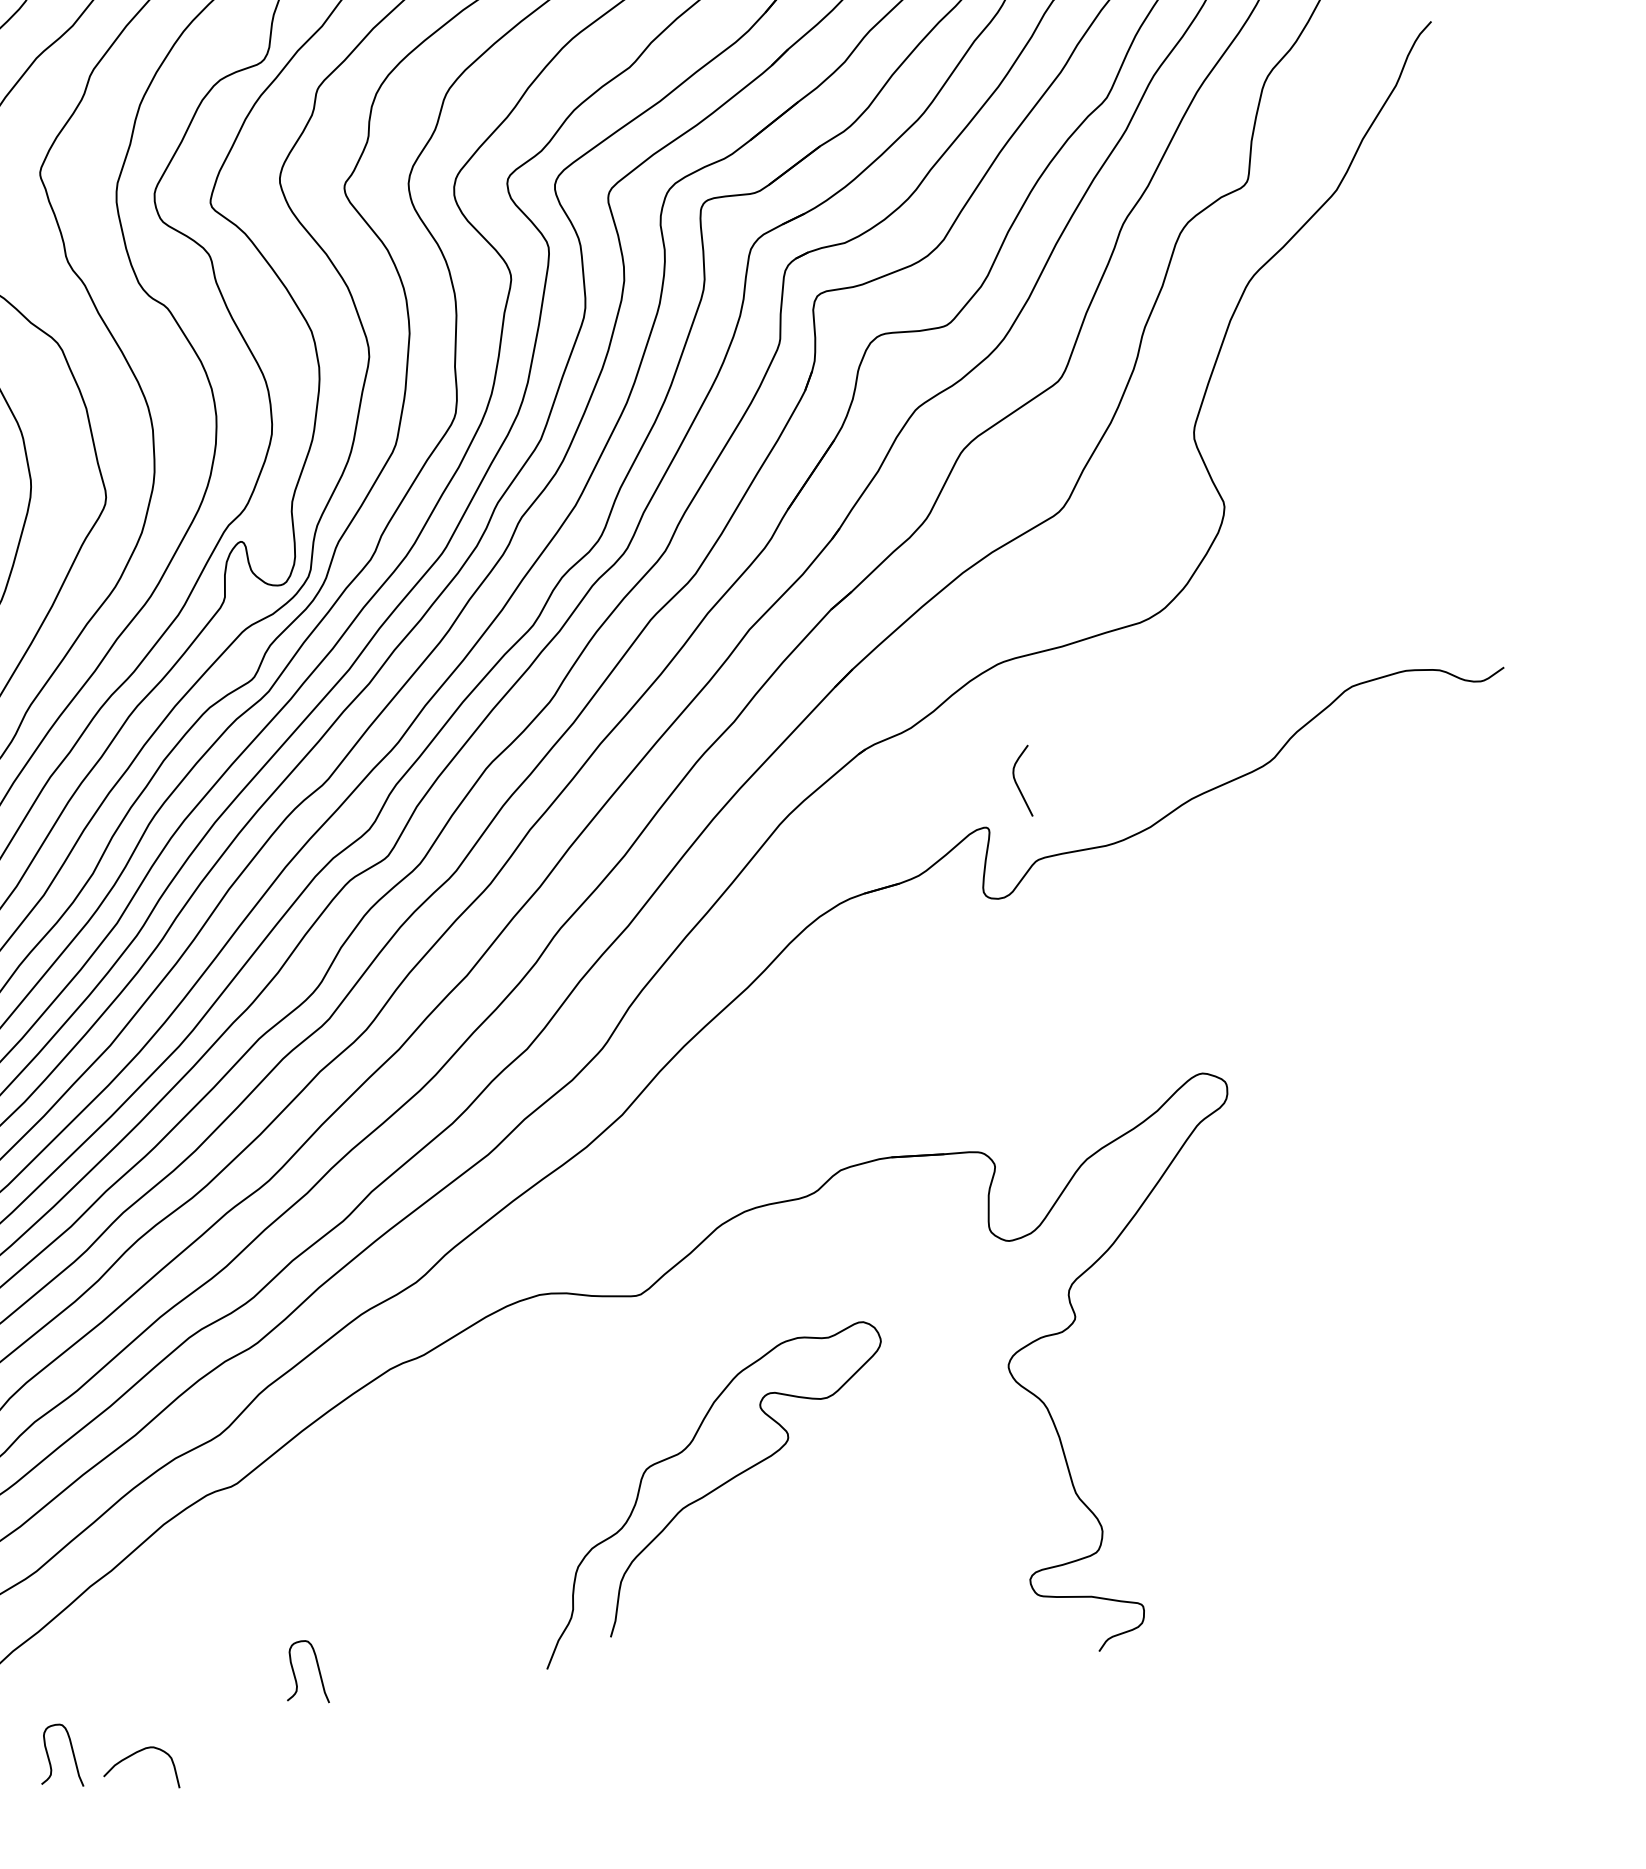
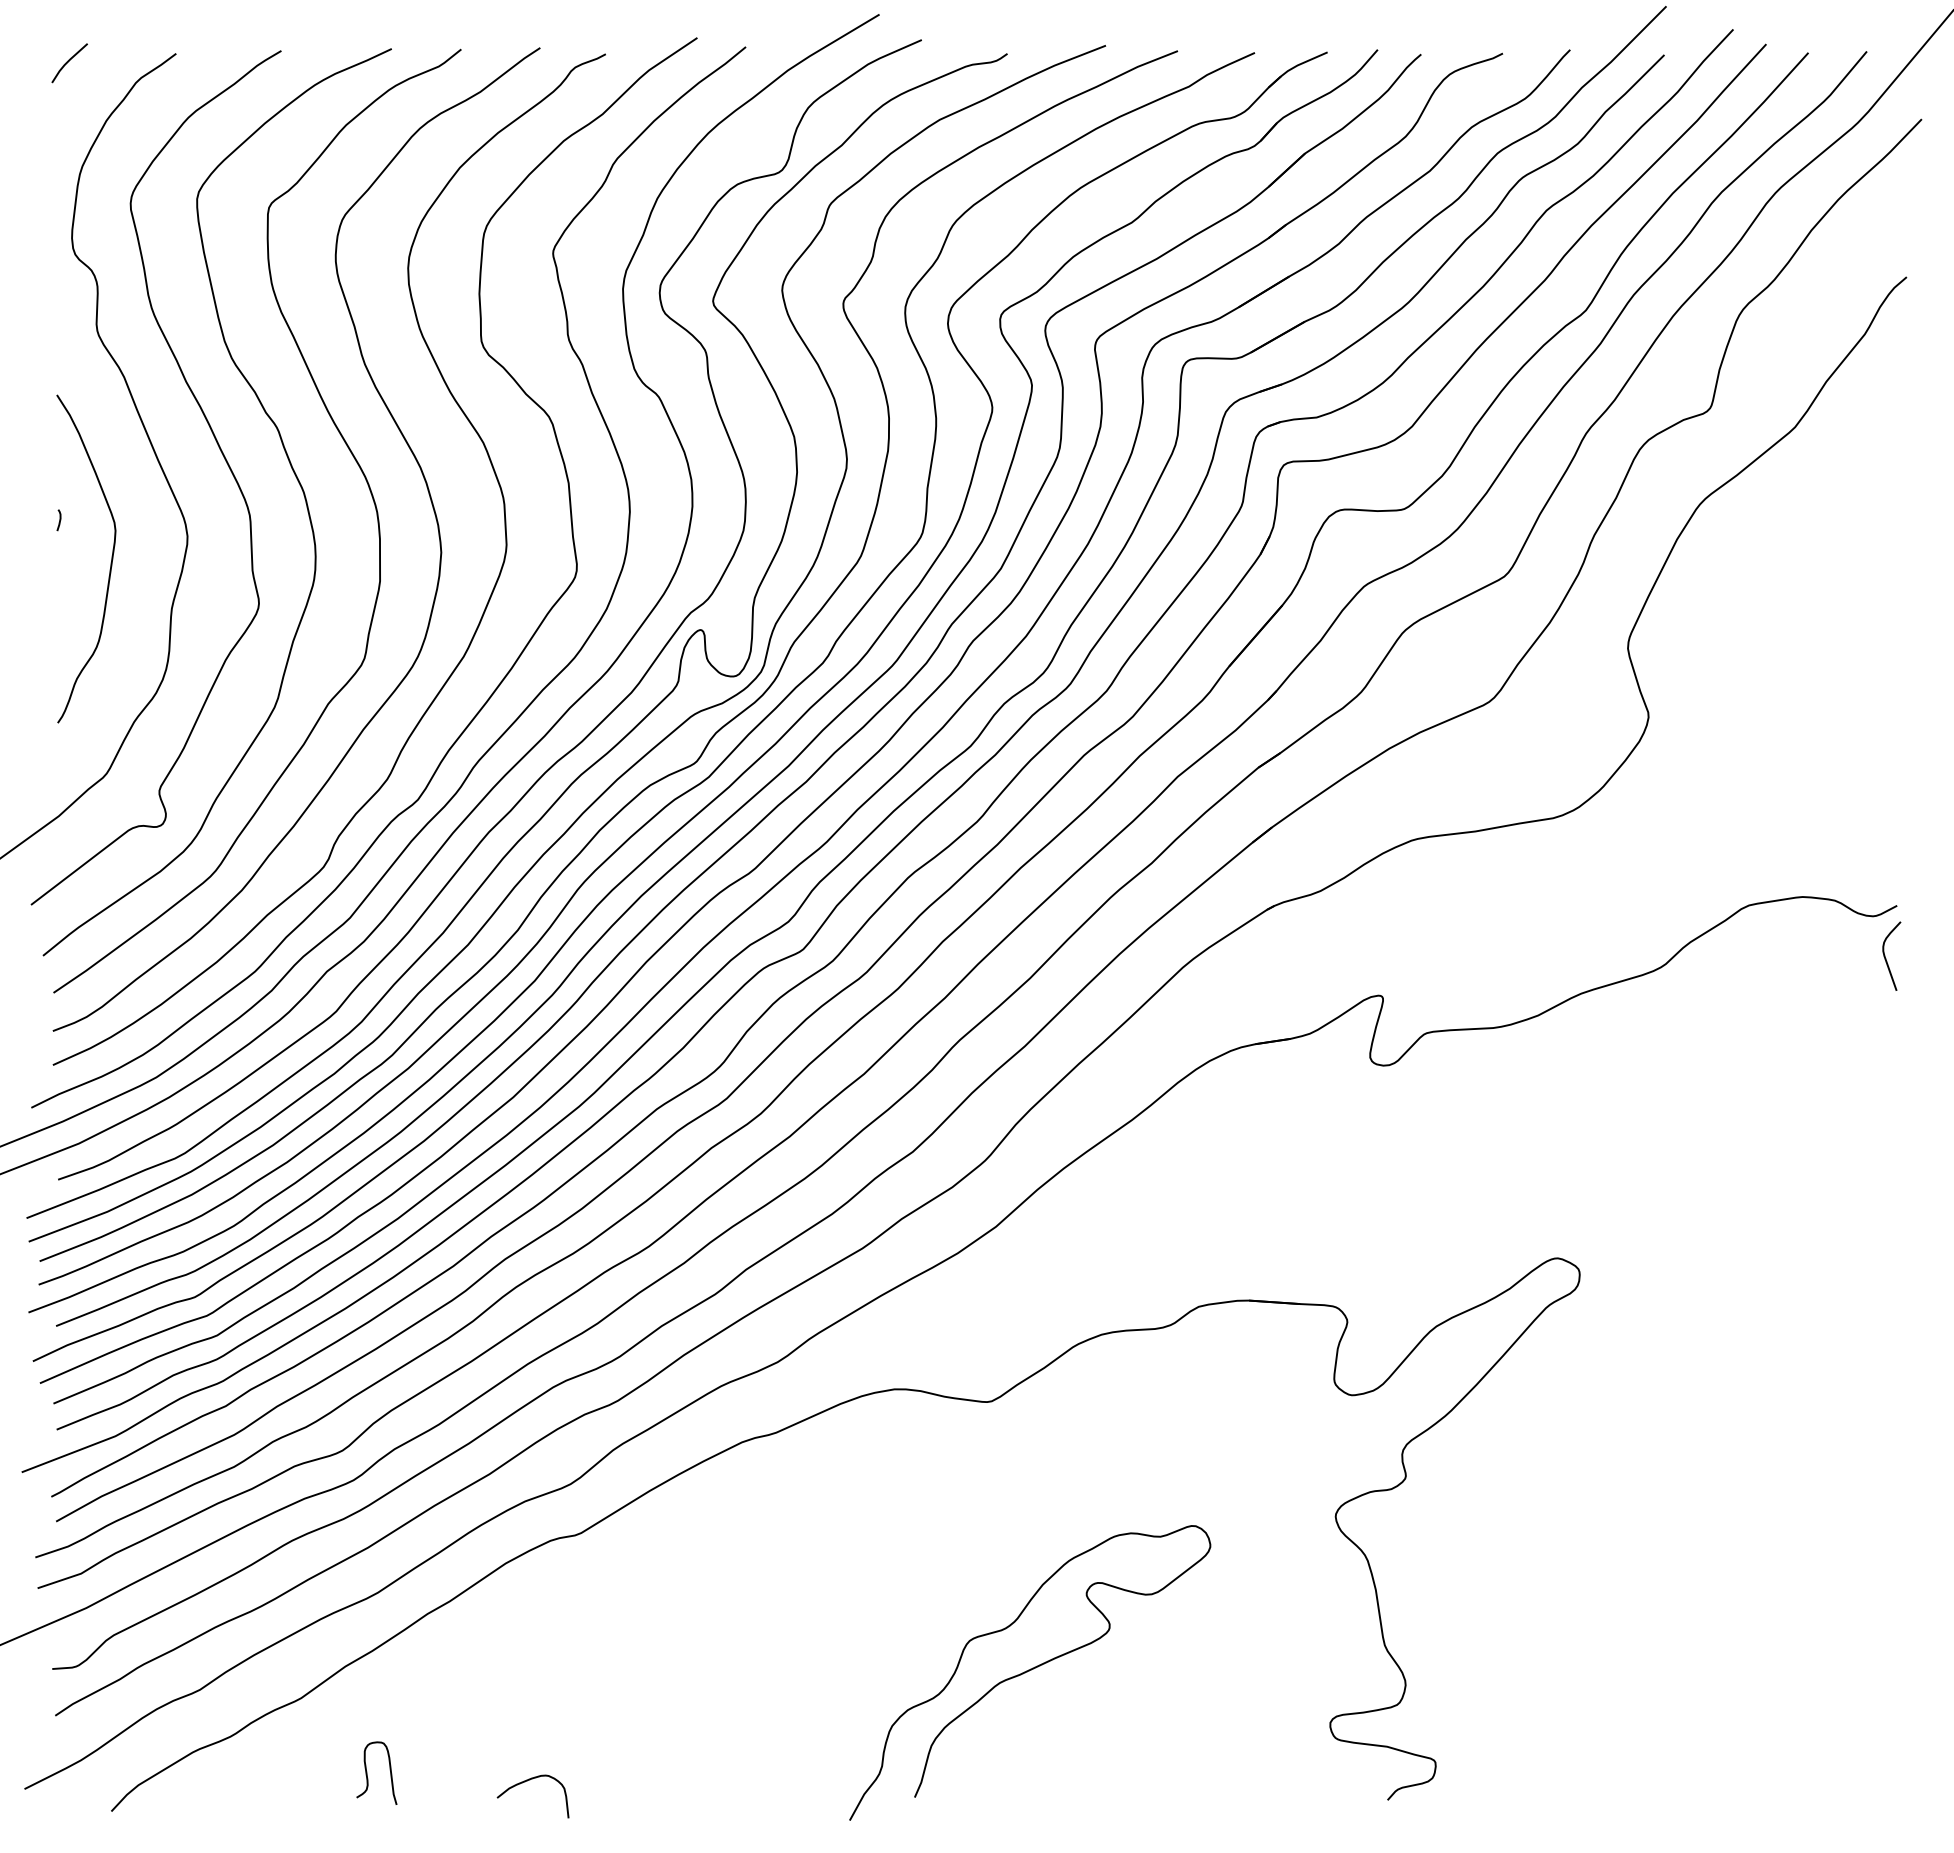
curve: (1018, 784) -> (1886, 958), moved
curve: (711, 1492) -> (1029, 1671), moved
curve: (295, 1673) -> (613, 1722), removed
curve: (130, 1757) -> (525, 1782), moved

